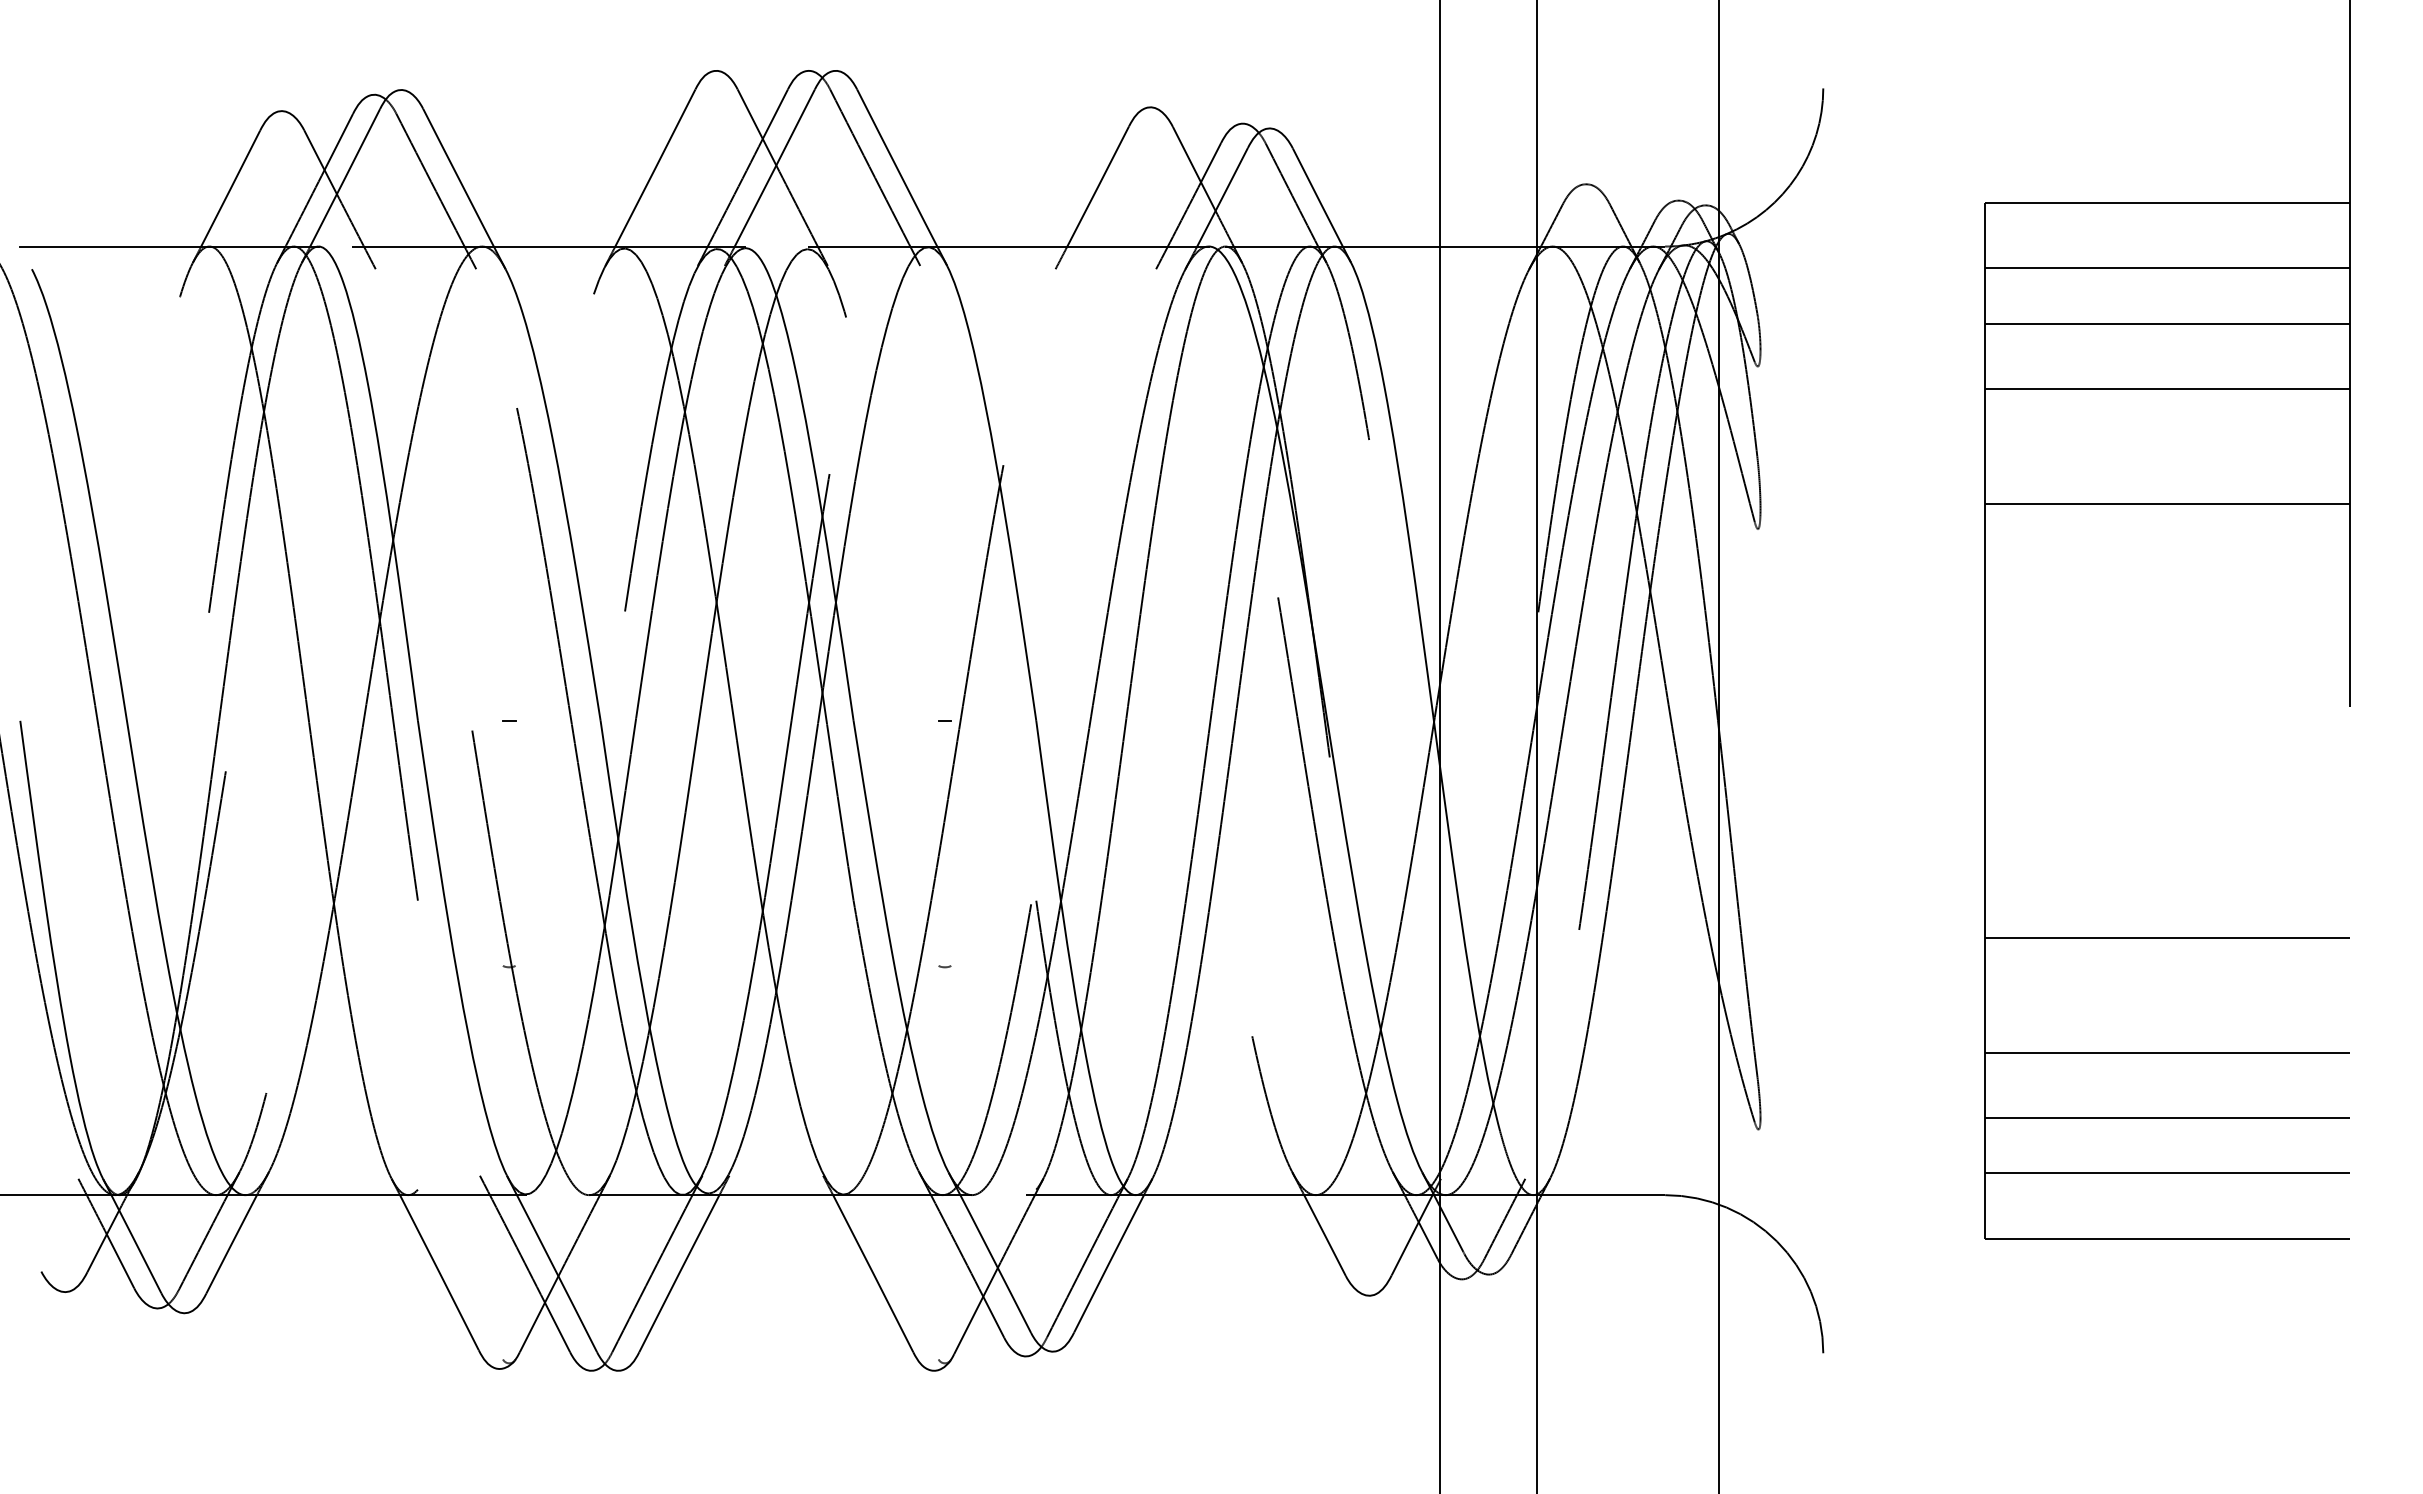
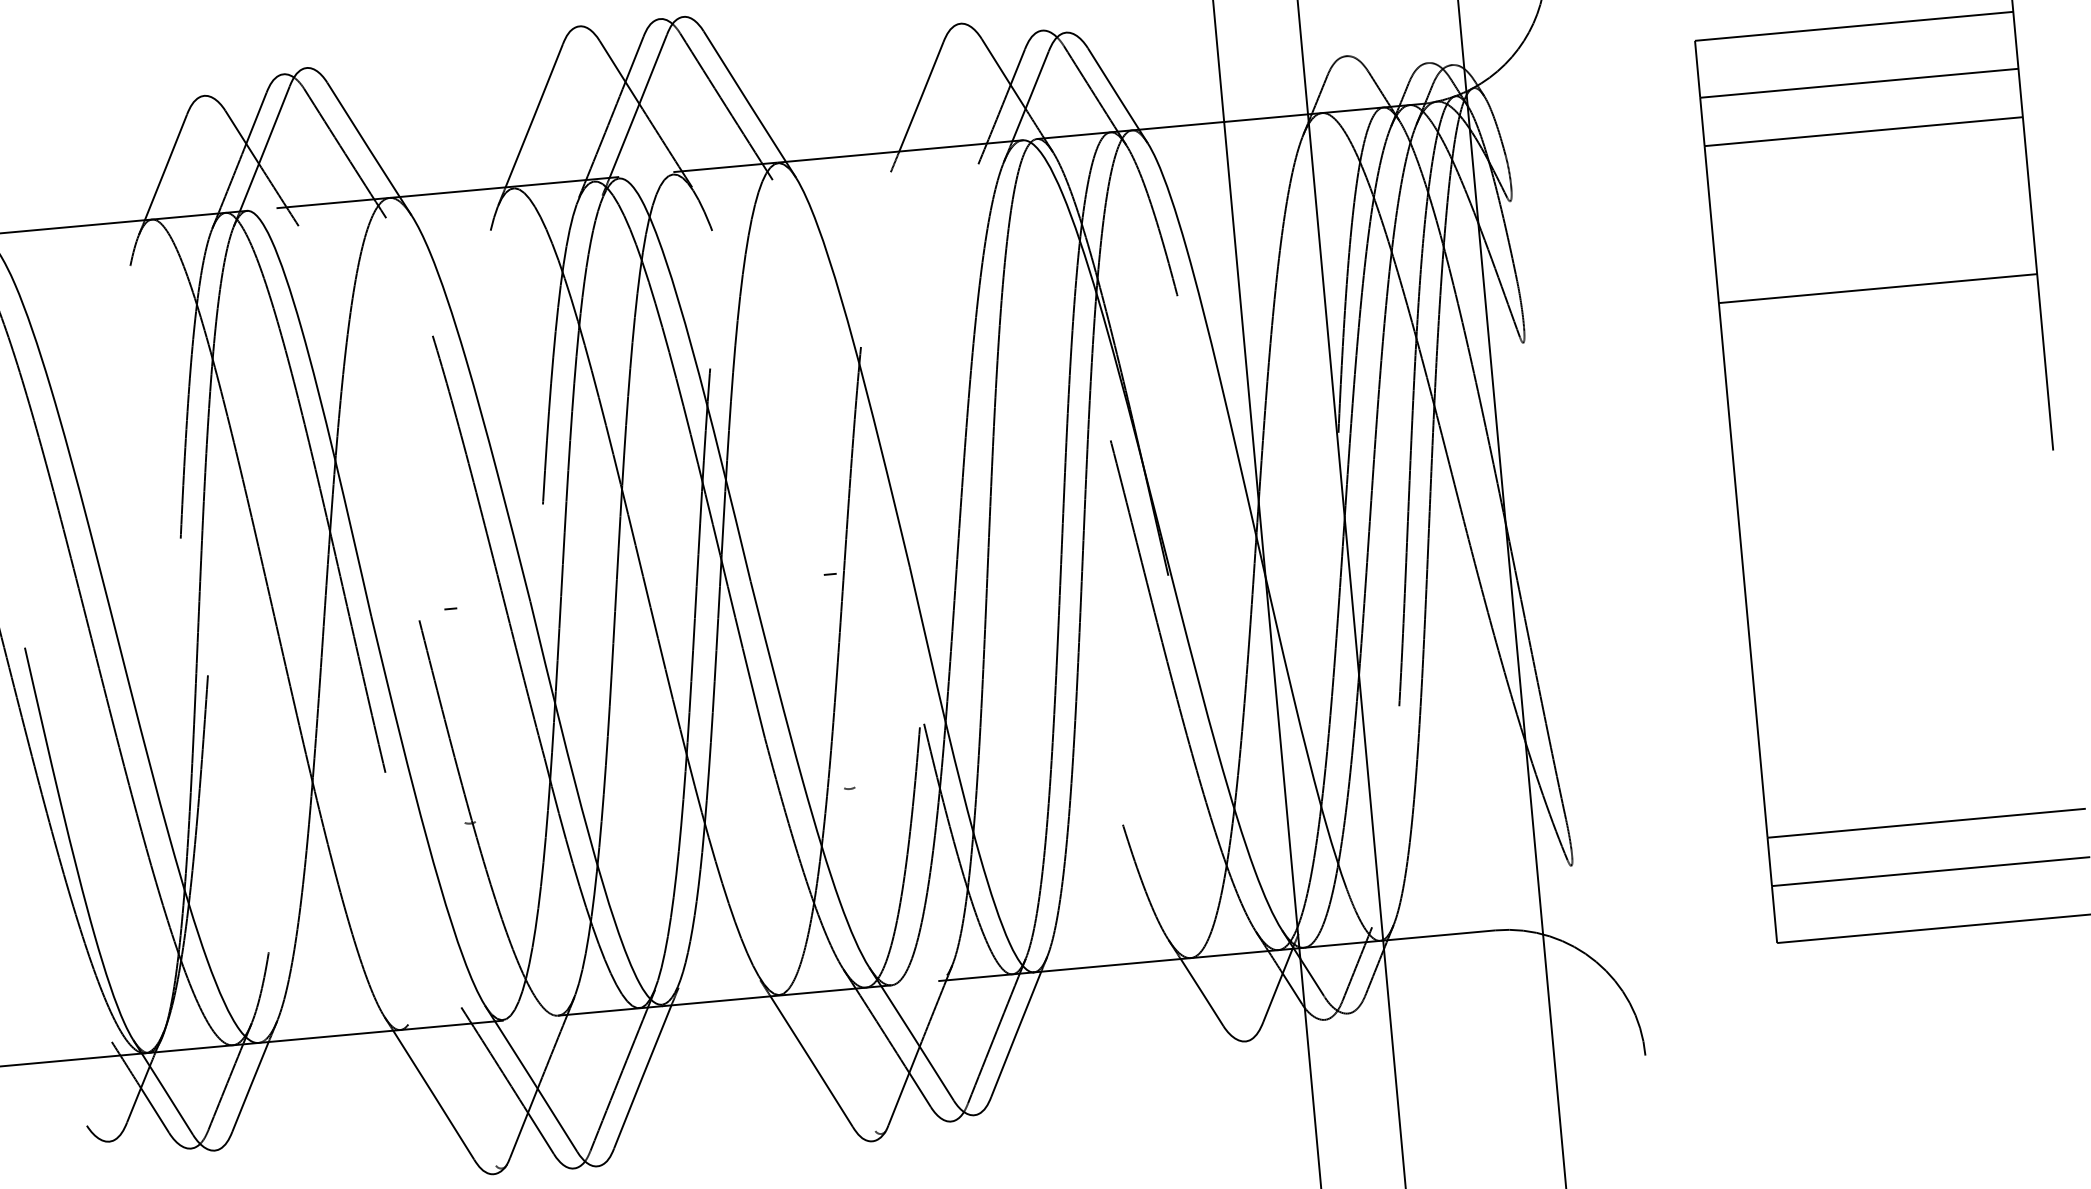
line: (2167, 388) -> (1868, 187), removed
line: (2167, 937) -> (1912, 666), removed
line: (2167, 1053) -> (1921, 767), removed

